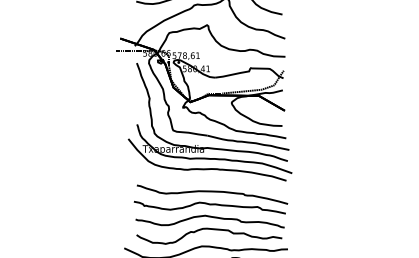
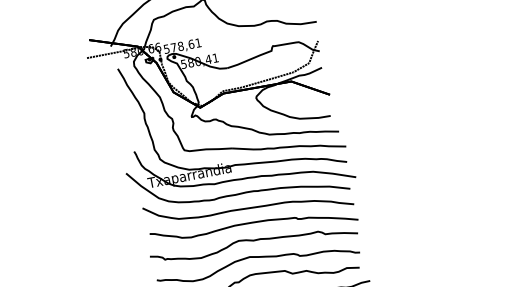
curve: (211, 179) -> (248, 206), added

